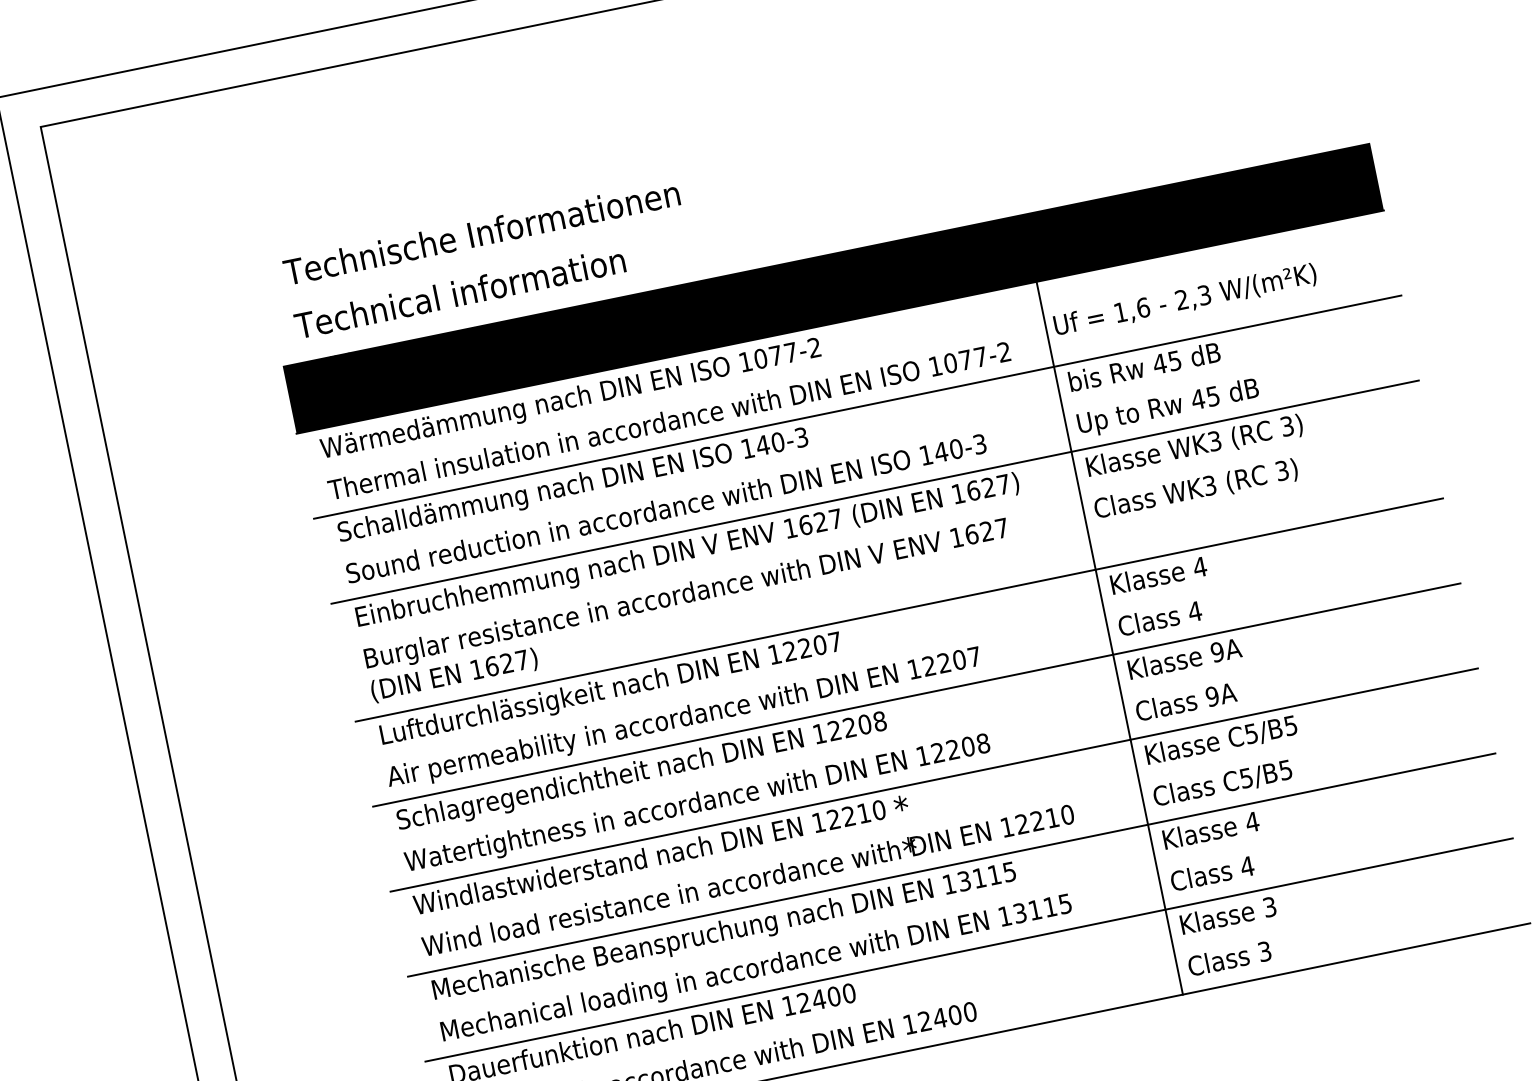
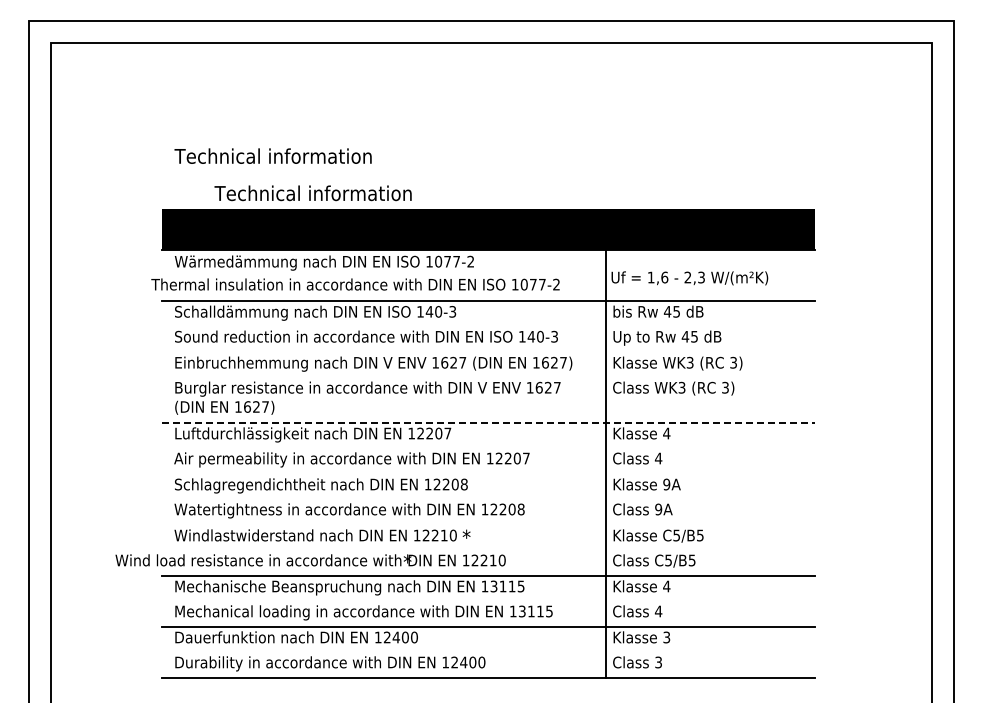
text: (532, 221) -> (323, 155), Technische Informationen -> Technical information
text: (458, 293) -> (312, 193), moved
text: (669, 420) -> (355, 284), moved
line: (874, 491) -> (488, 351), removed
line: (900, 609) -> (489, 422), solid -> dashed
line: (916, 694) -> (488, 473), removed
line: (933, 779) -> (488, 524), removed
text: (747, 880) -> (310, 560), moved

